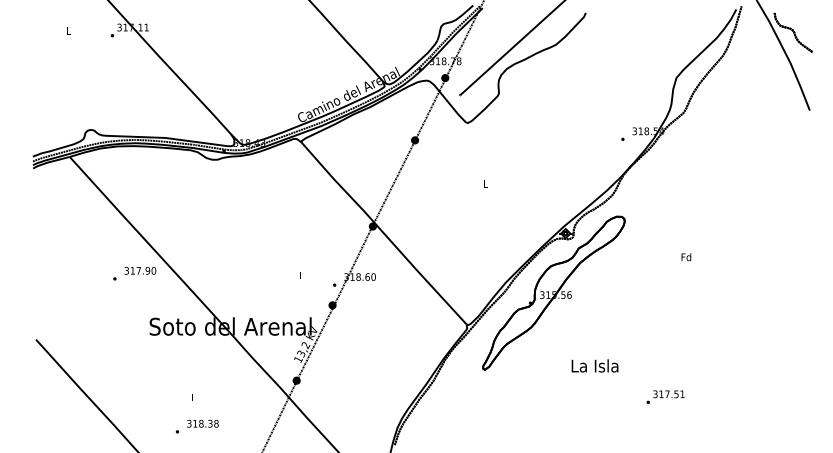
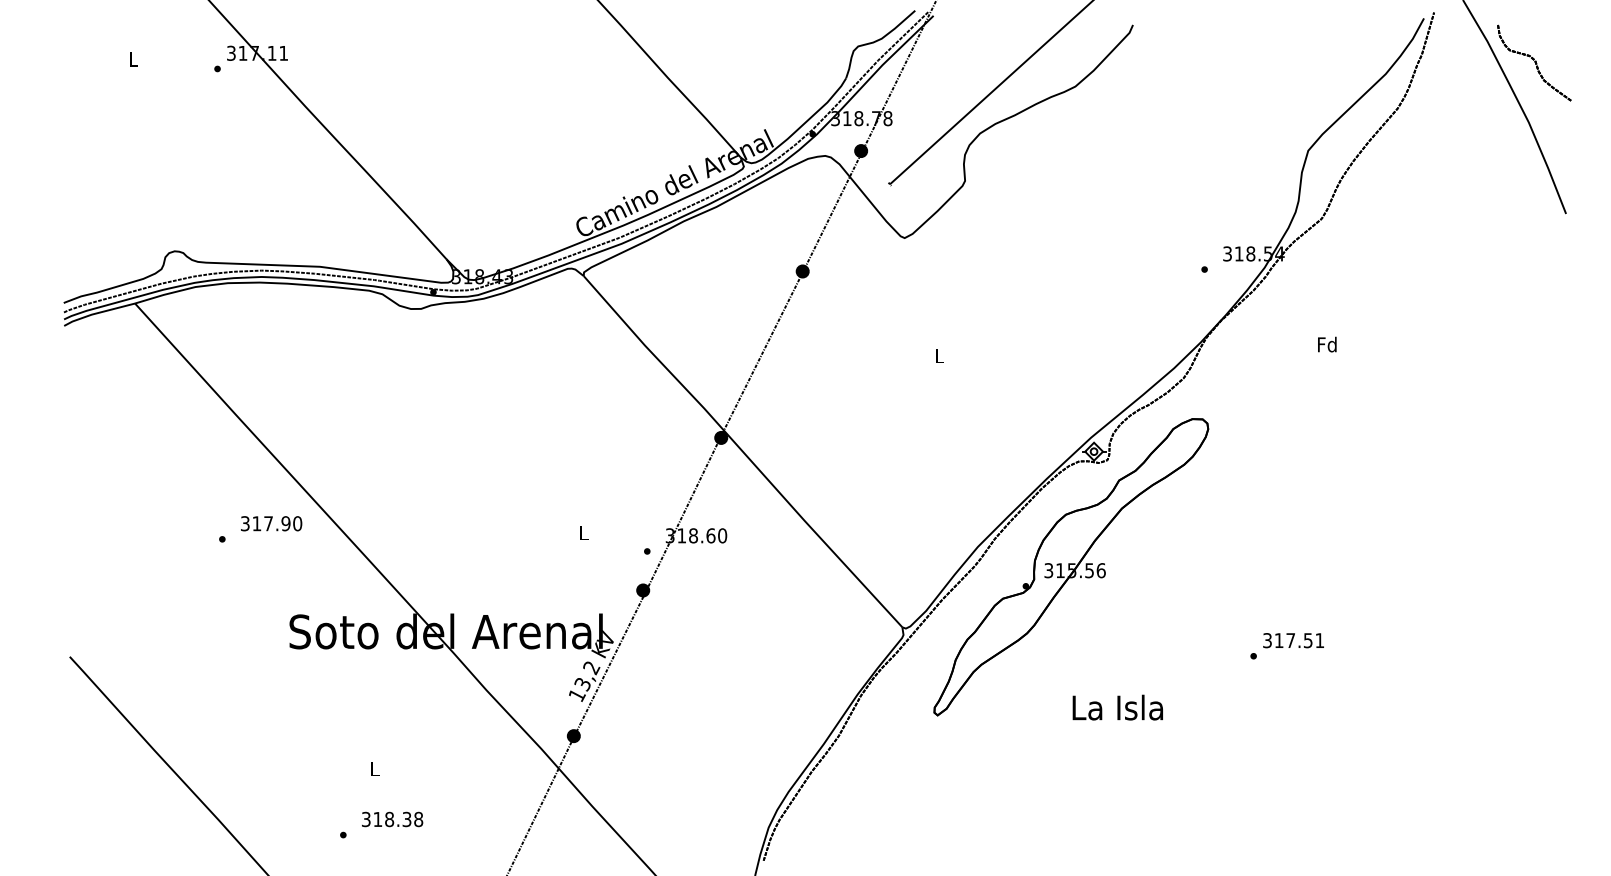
text: (686, 257) -> (1327, 345), moved
text: (594, 365) -> (1116, 706), moved
text: (665, 396) -> (1286, 644), moved

